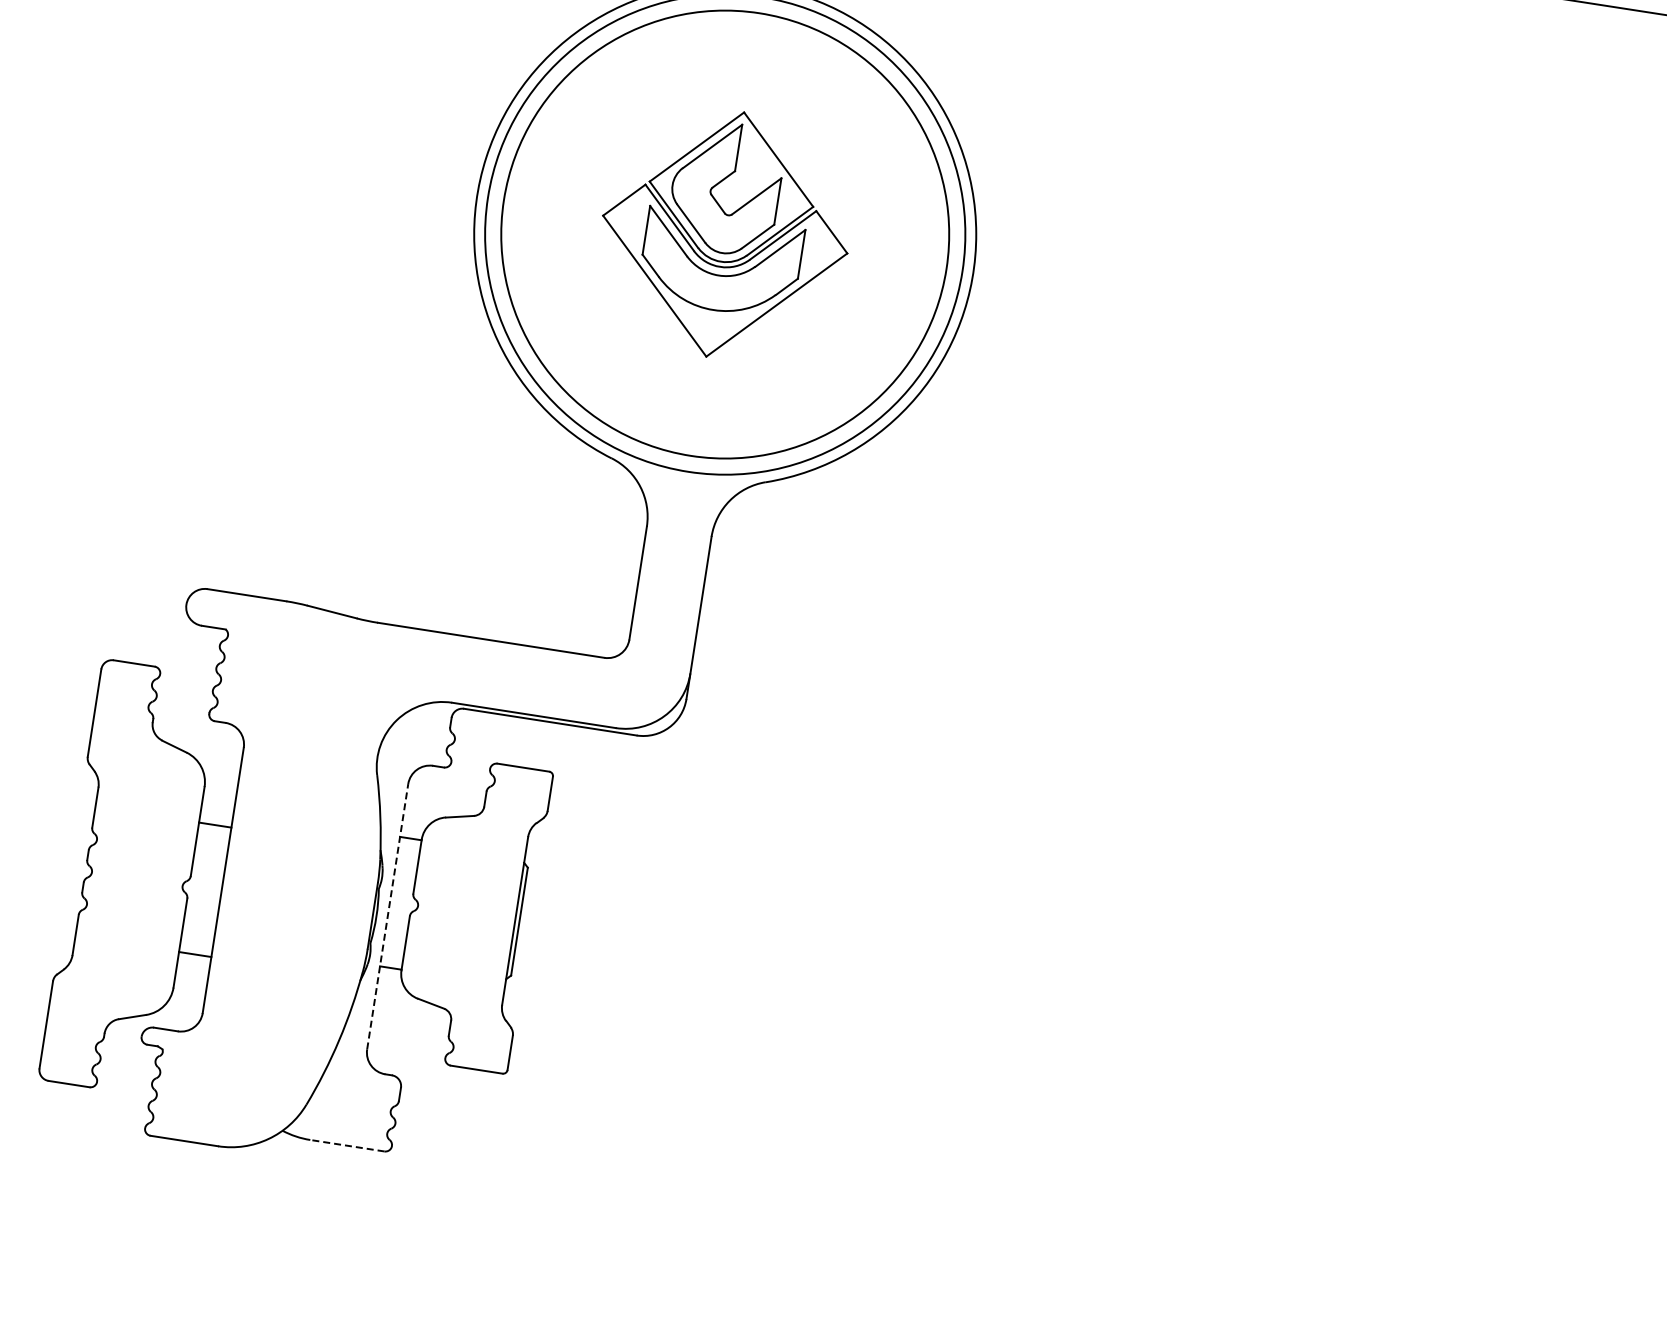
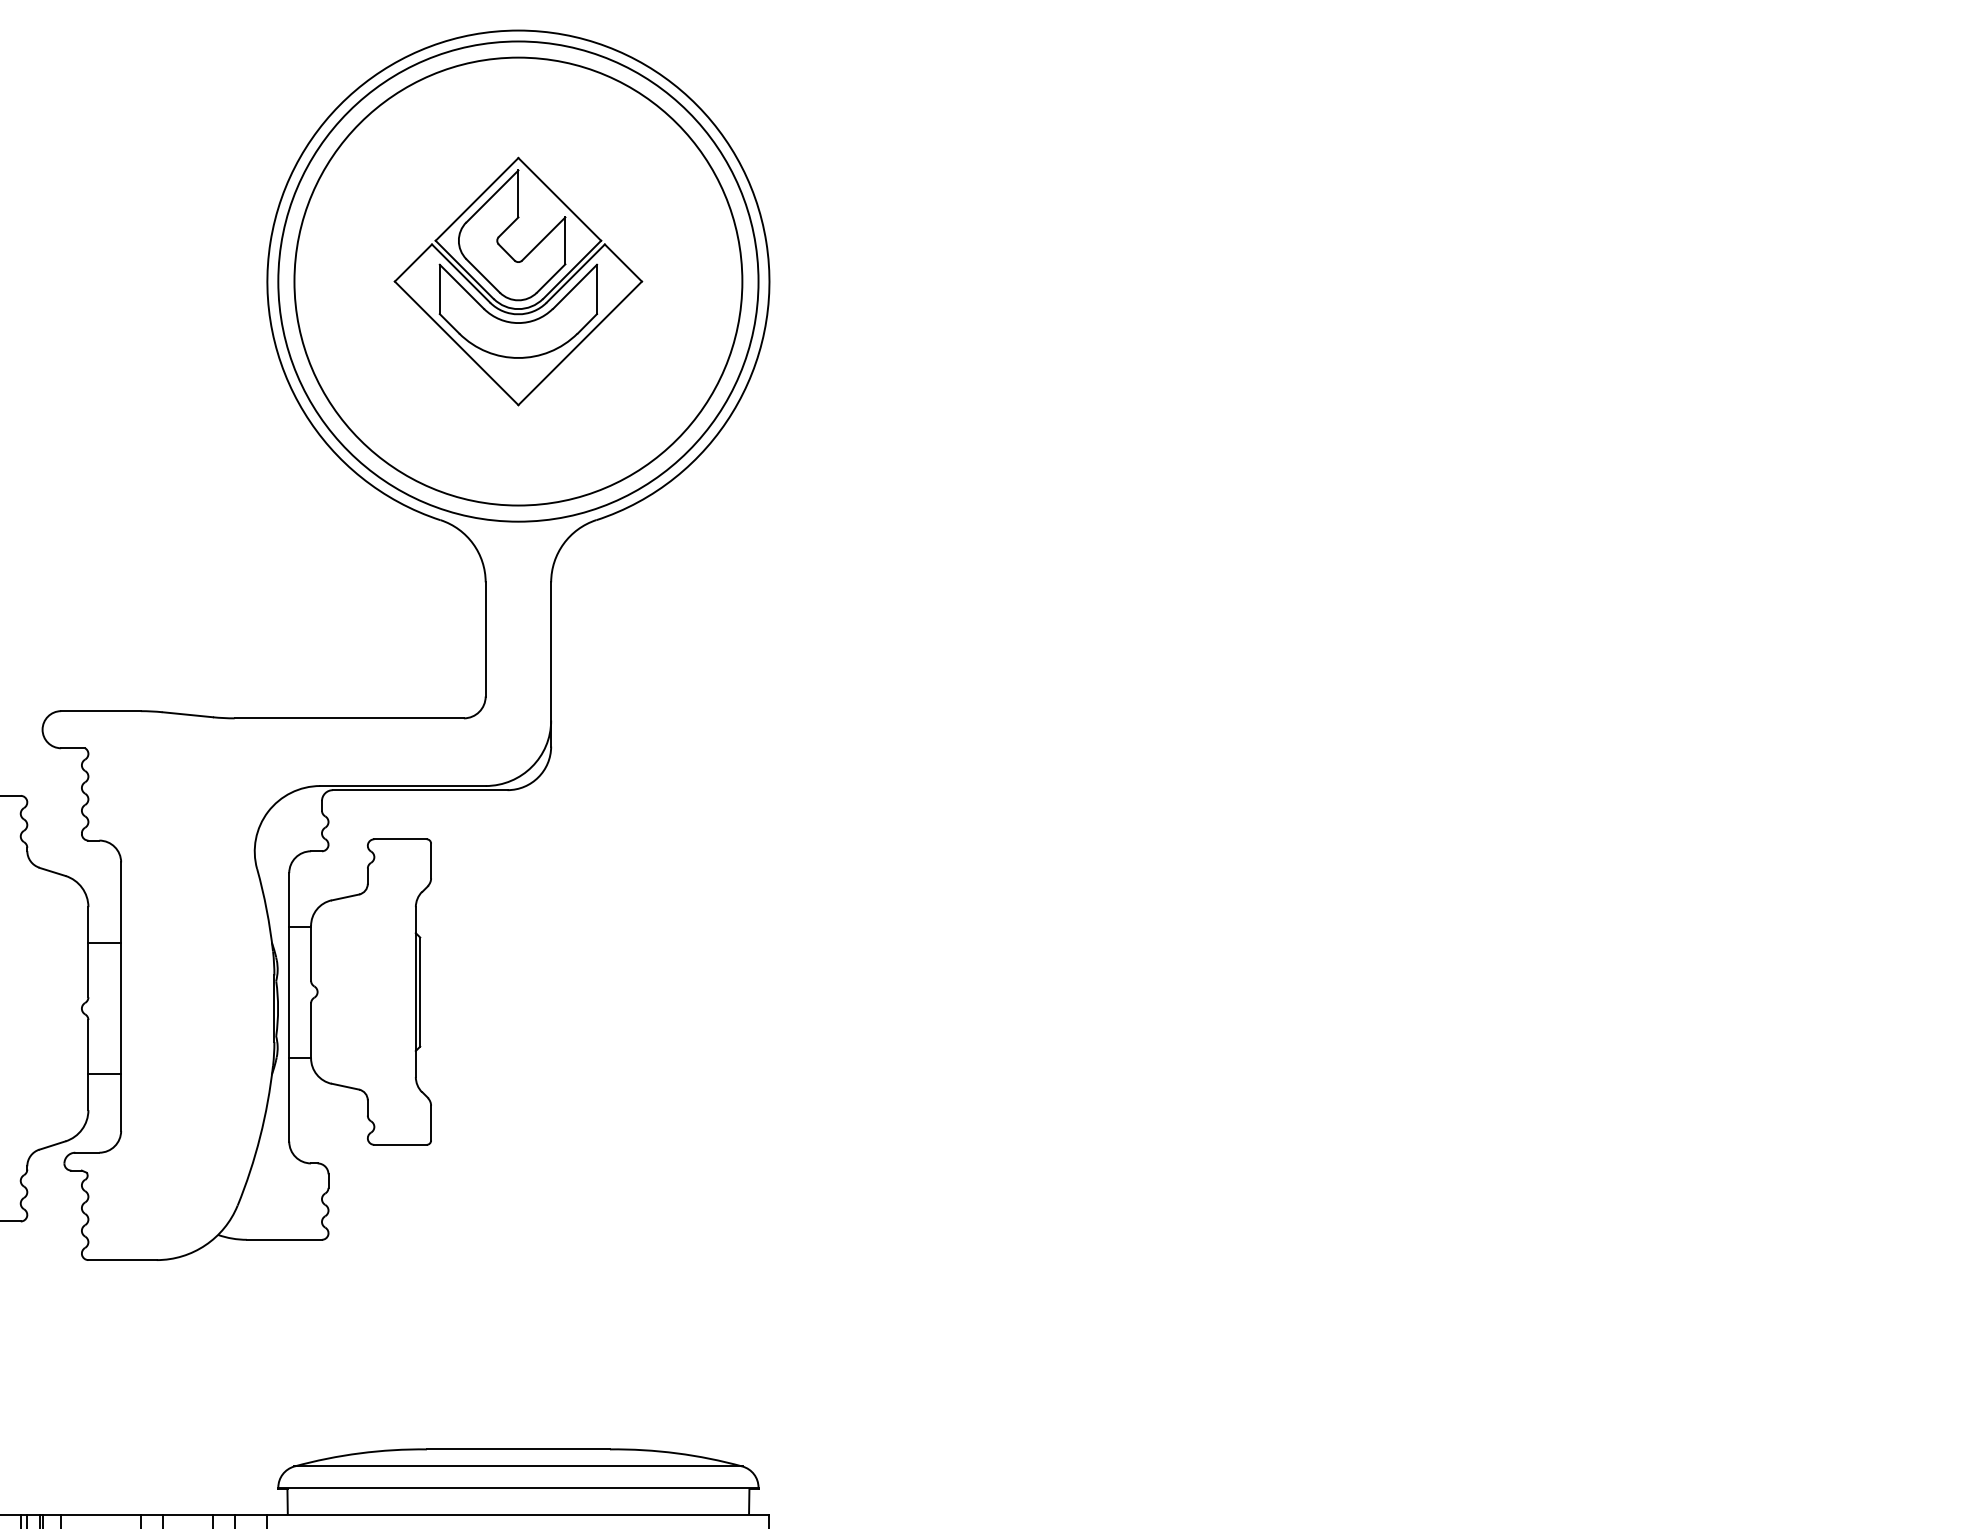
line: (388, 915) -> (289, 1006), dashed -> solid
line: (347, 1145) -> (284, 1239), dashed -> solid

